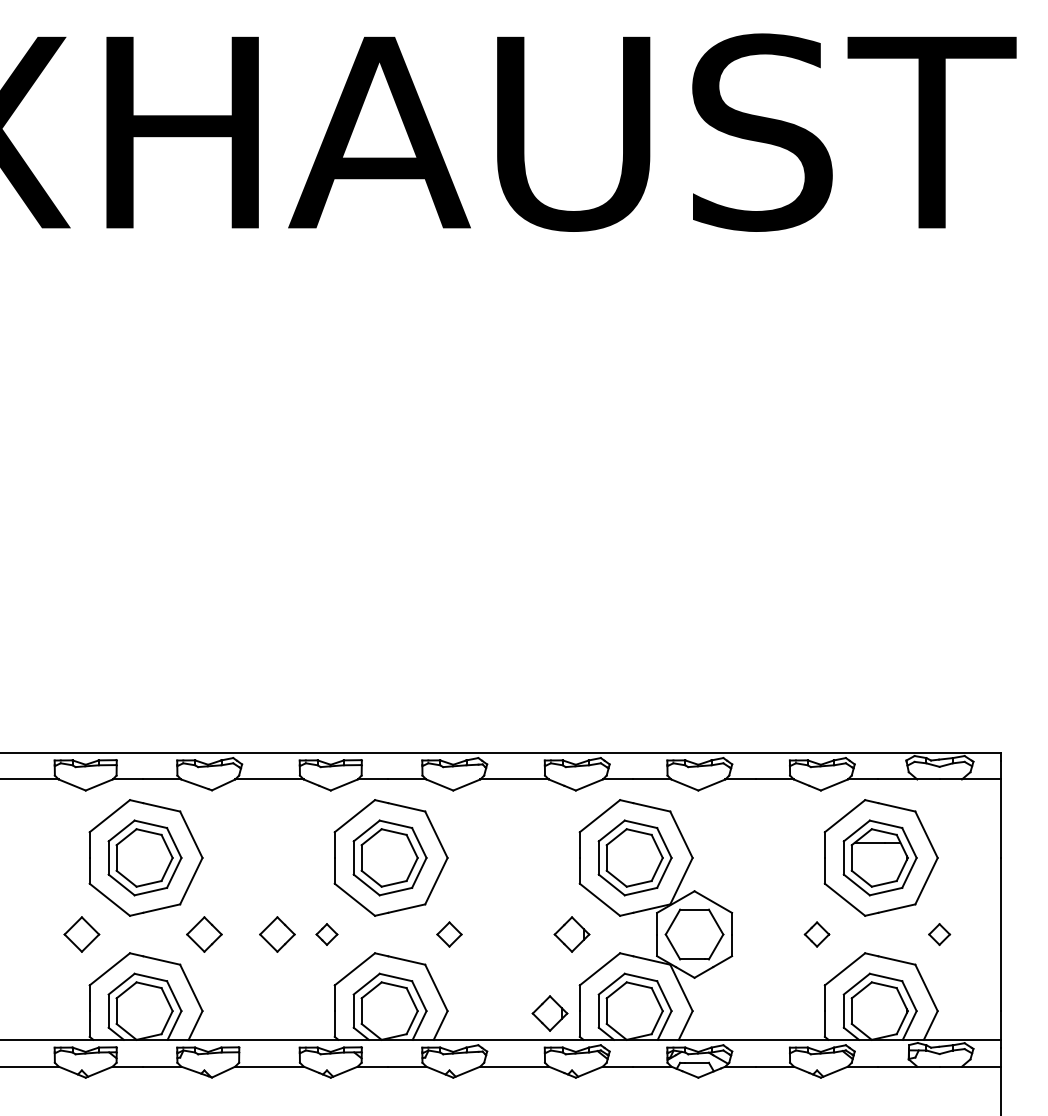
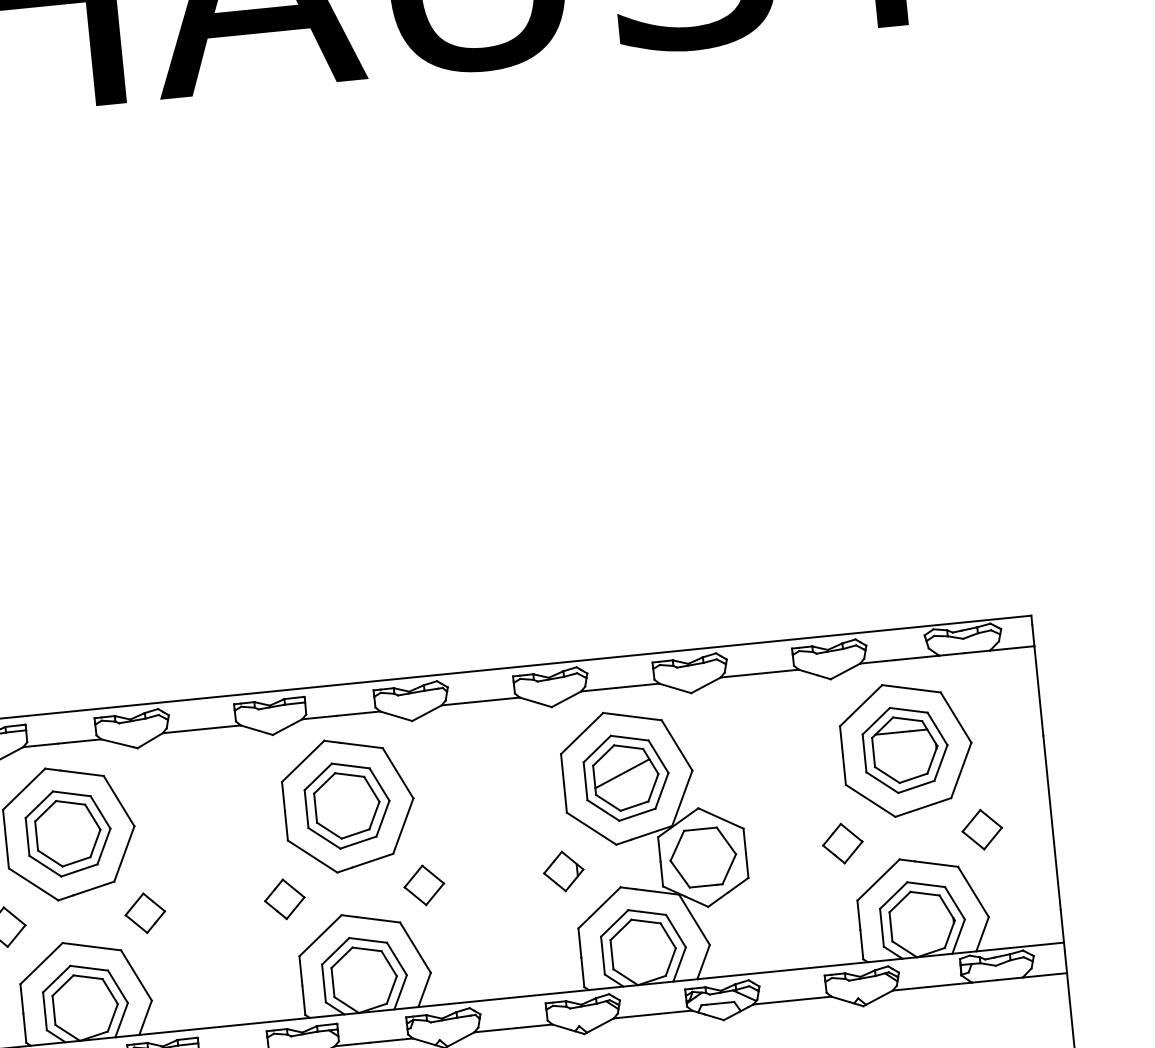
line: (631, 854) -> (622, 773), added
part: (277, 934) -> (228, 904), removed
part: (326, 934) -> (284, 899), size x1.67
part: (449, 934) -> (424, 885), size x1.43
part: (816, 934) -> (842, 843), size x1.43
part: (939, 934) -> (982, 829), size x1.67
part: (549, 1013) -> (547, 963), removed

